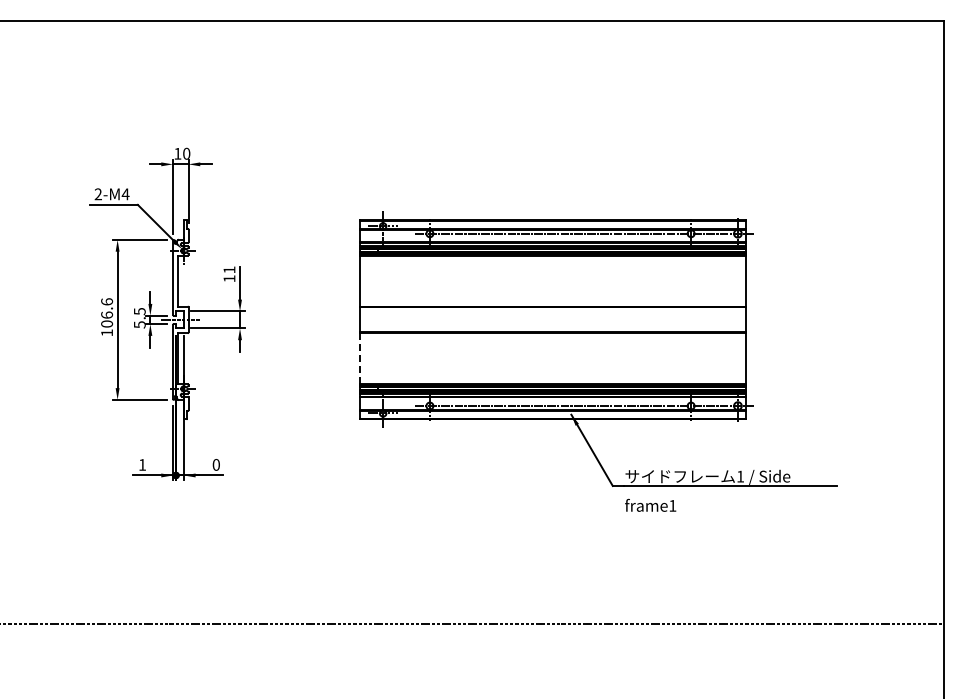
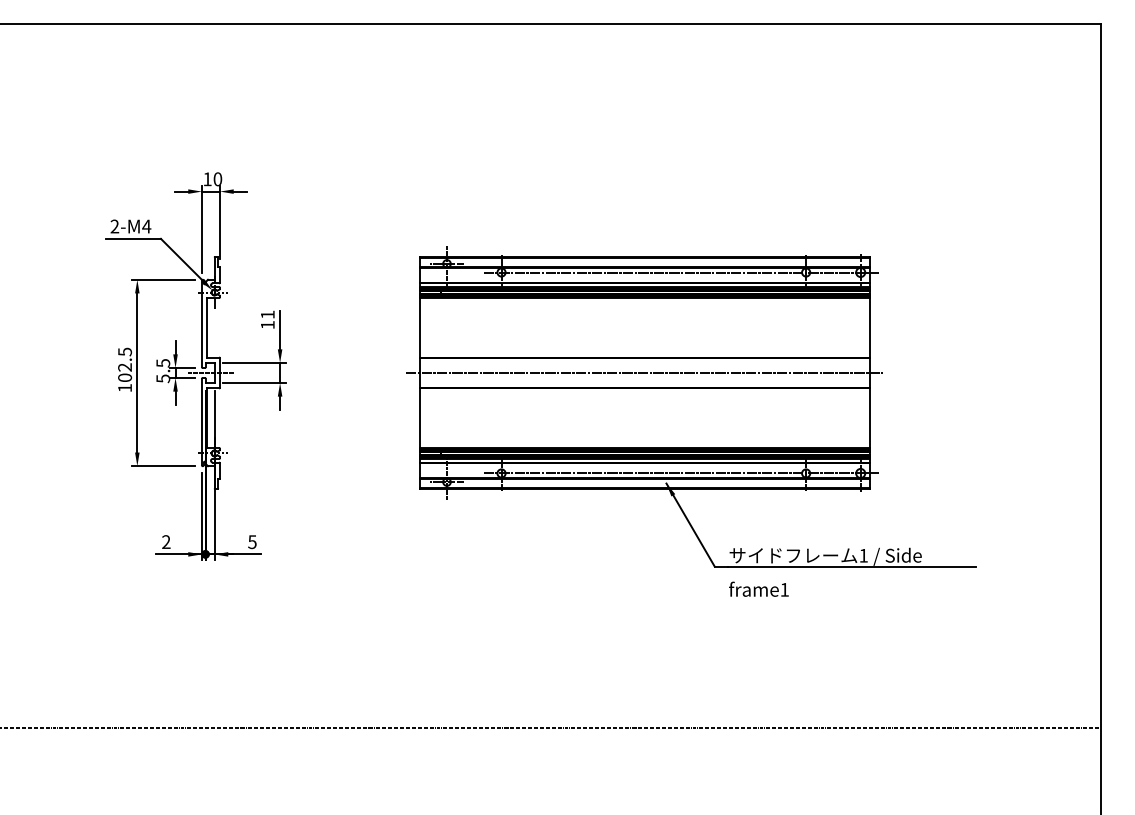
text: (107, 308) -> (125, 359), 106.6 -> 102.5
line: (552, 319) -> (644, 372), added
line: (359, 358) -> (419, 417), dashed -> solid
text: (142, 464) -> (166, 541), 1 -> 2
text: (215, 464) -> (251, 541), 0 -> 5

